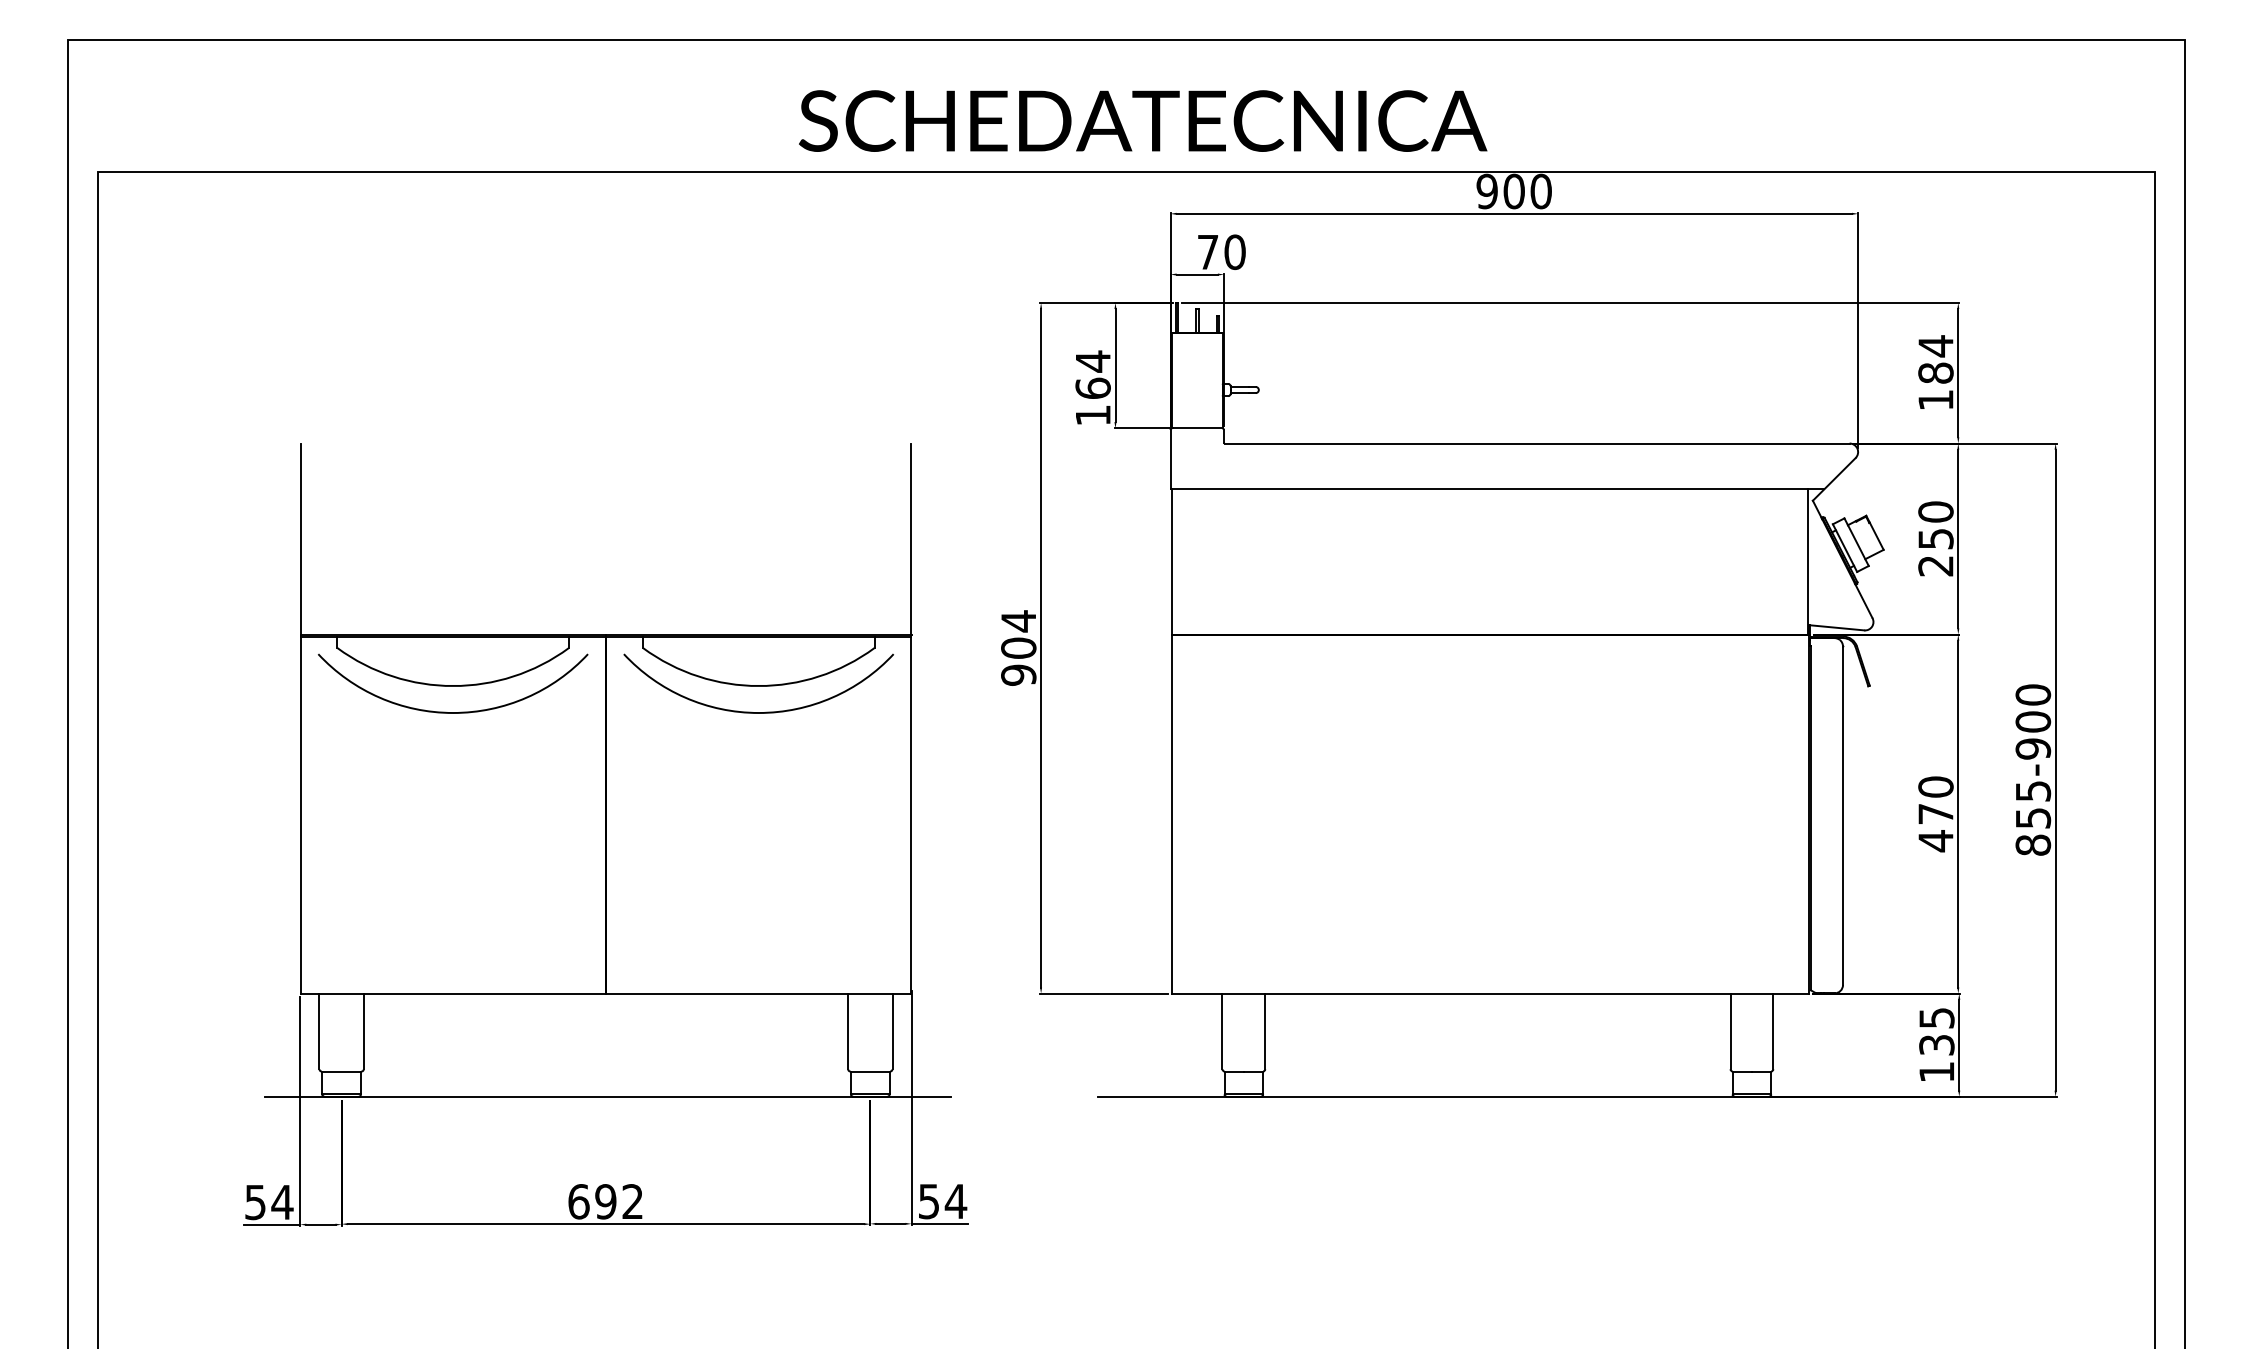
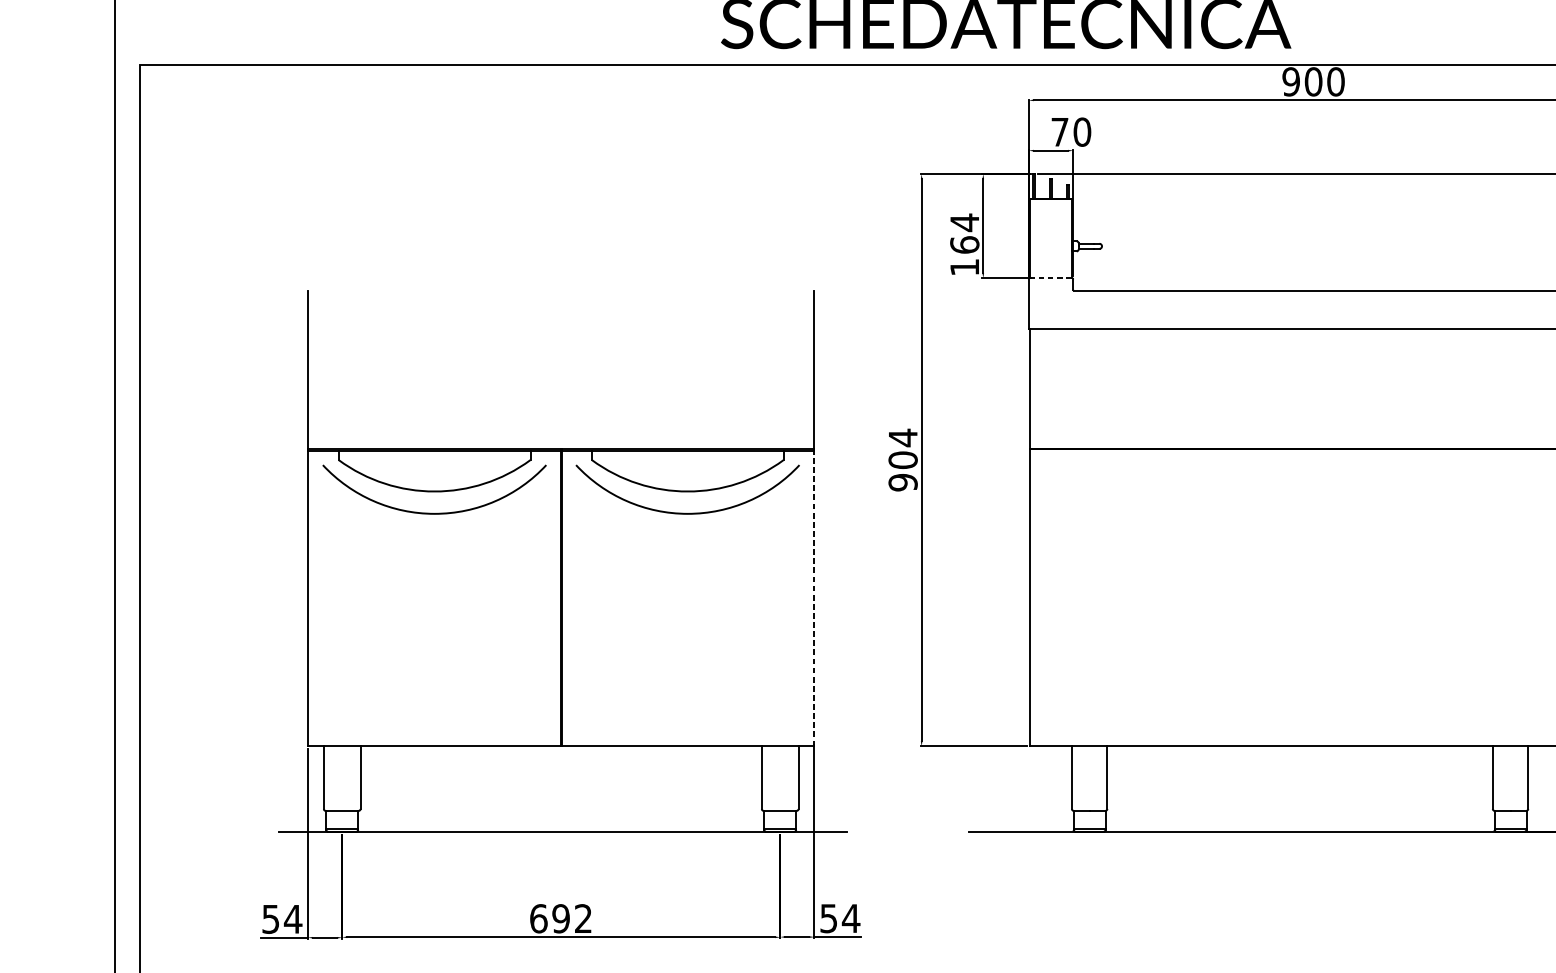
line: (1197, 428) -> (1051, 278), solid -> dashed
line: (911, 814) -> (814, 597), solid -> dashed

